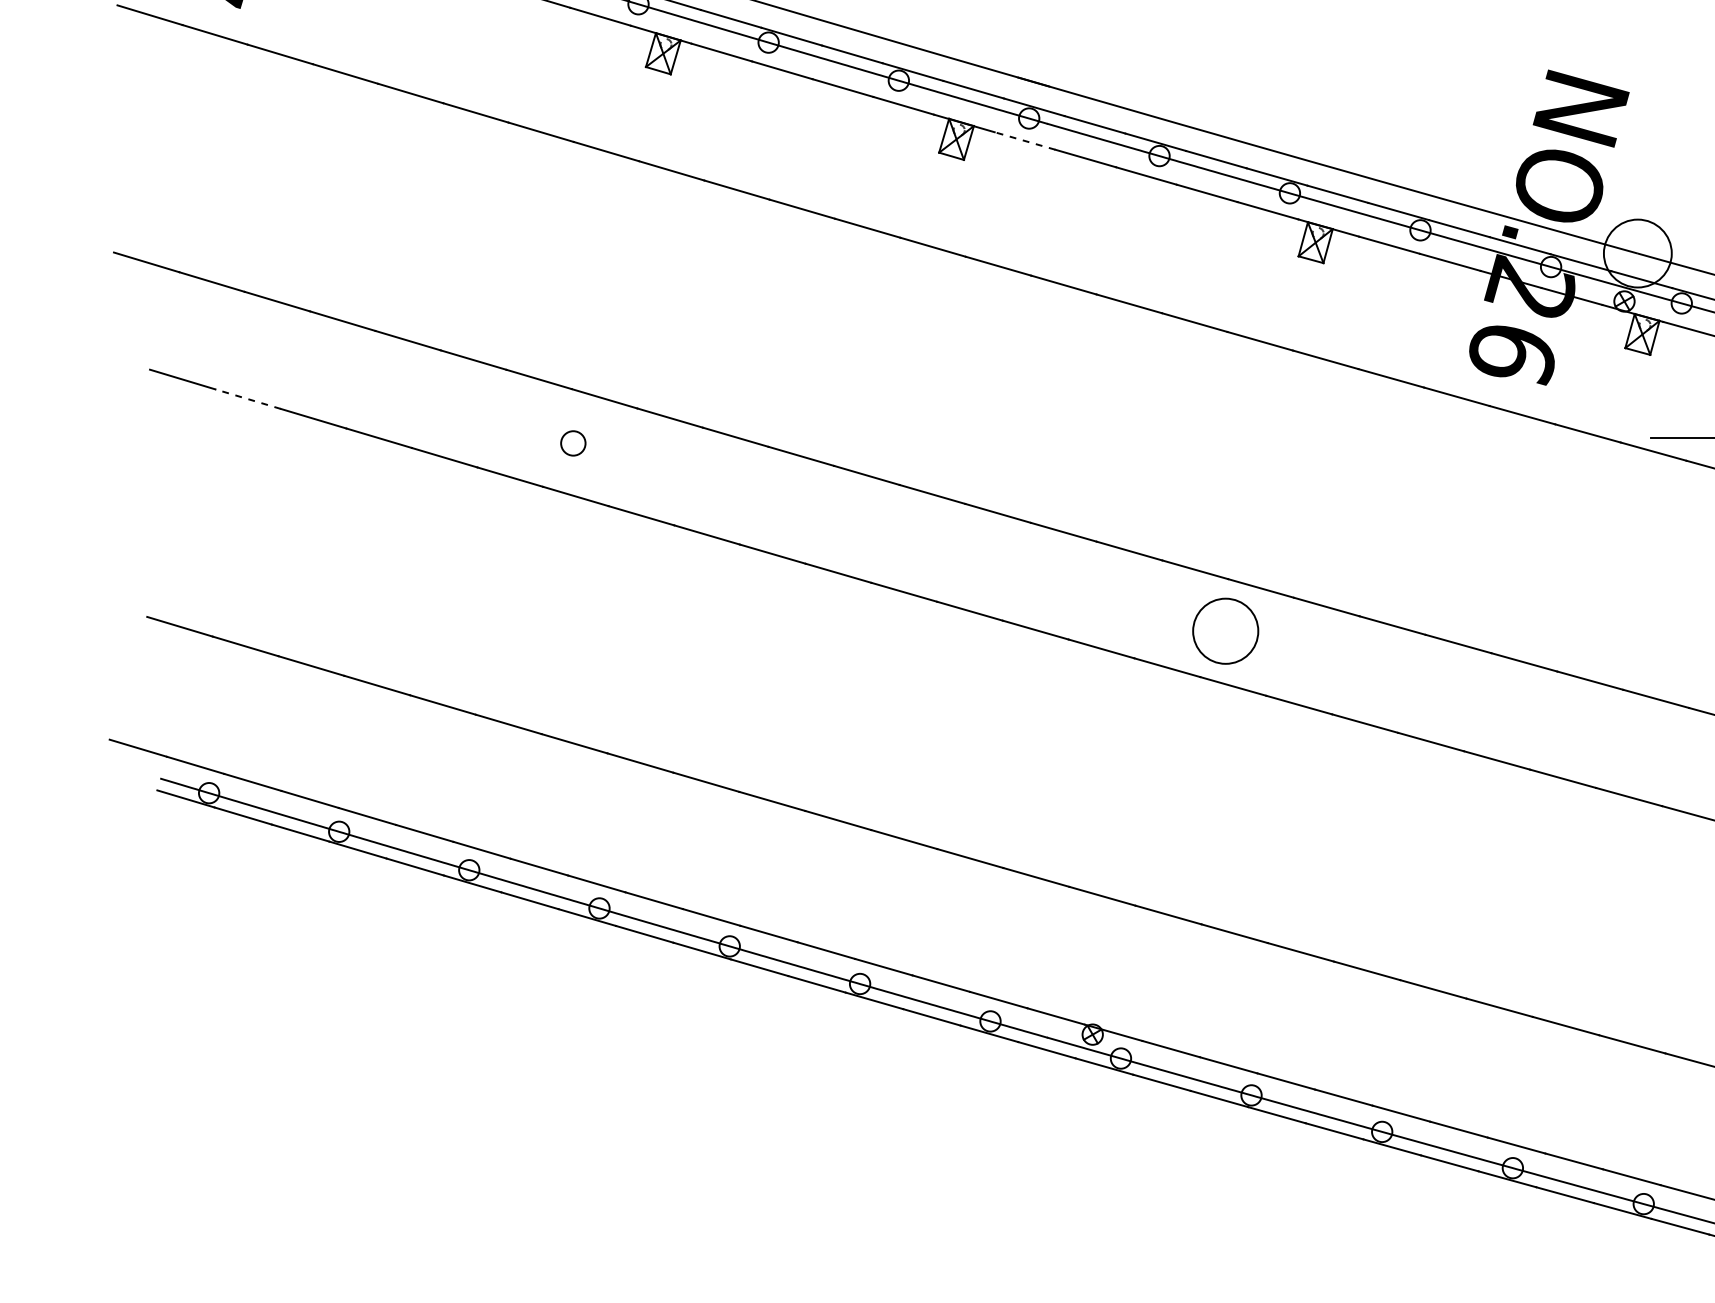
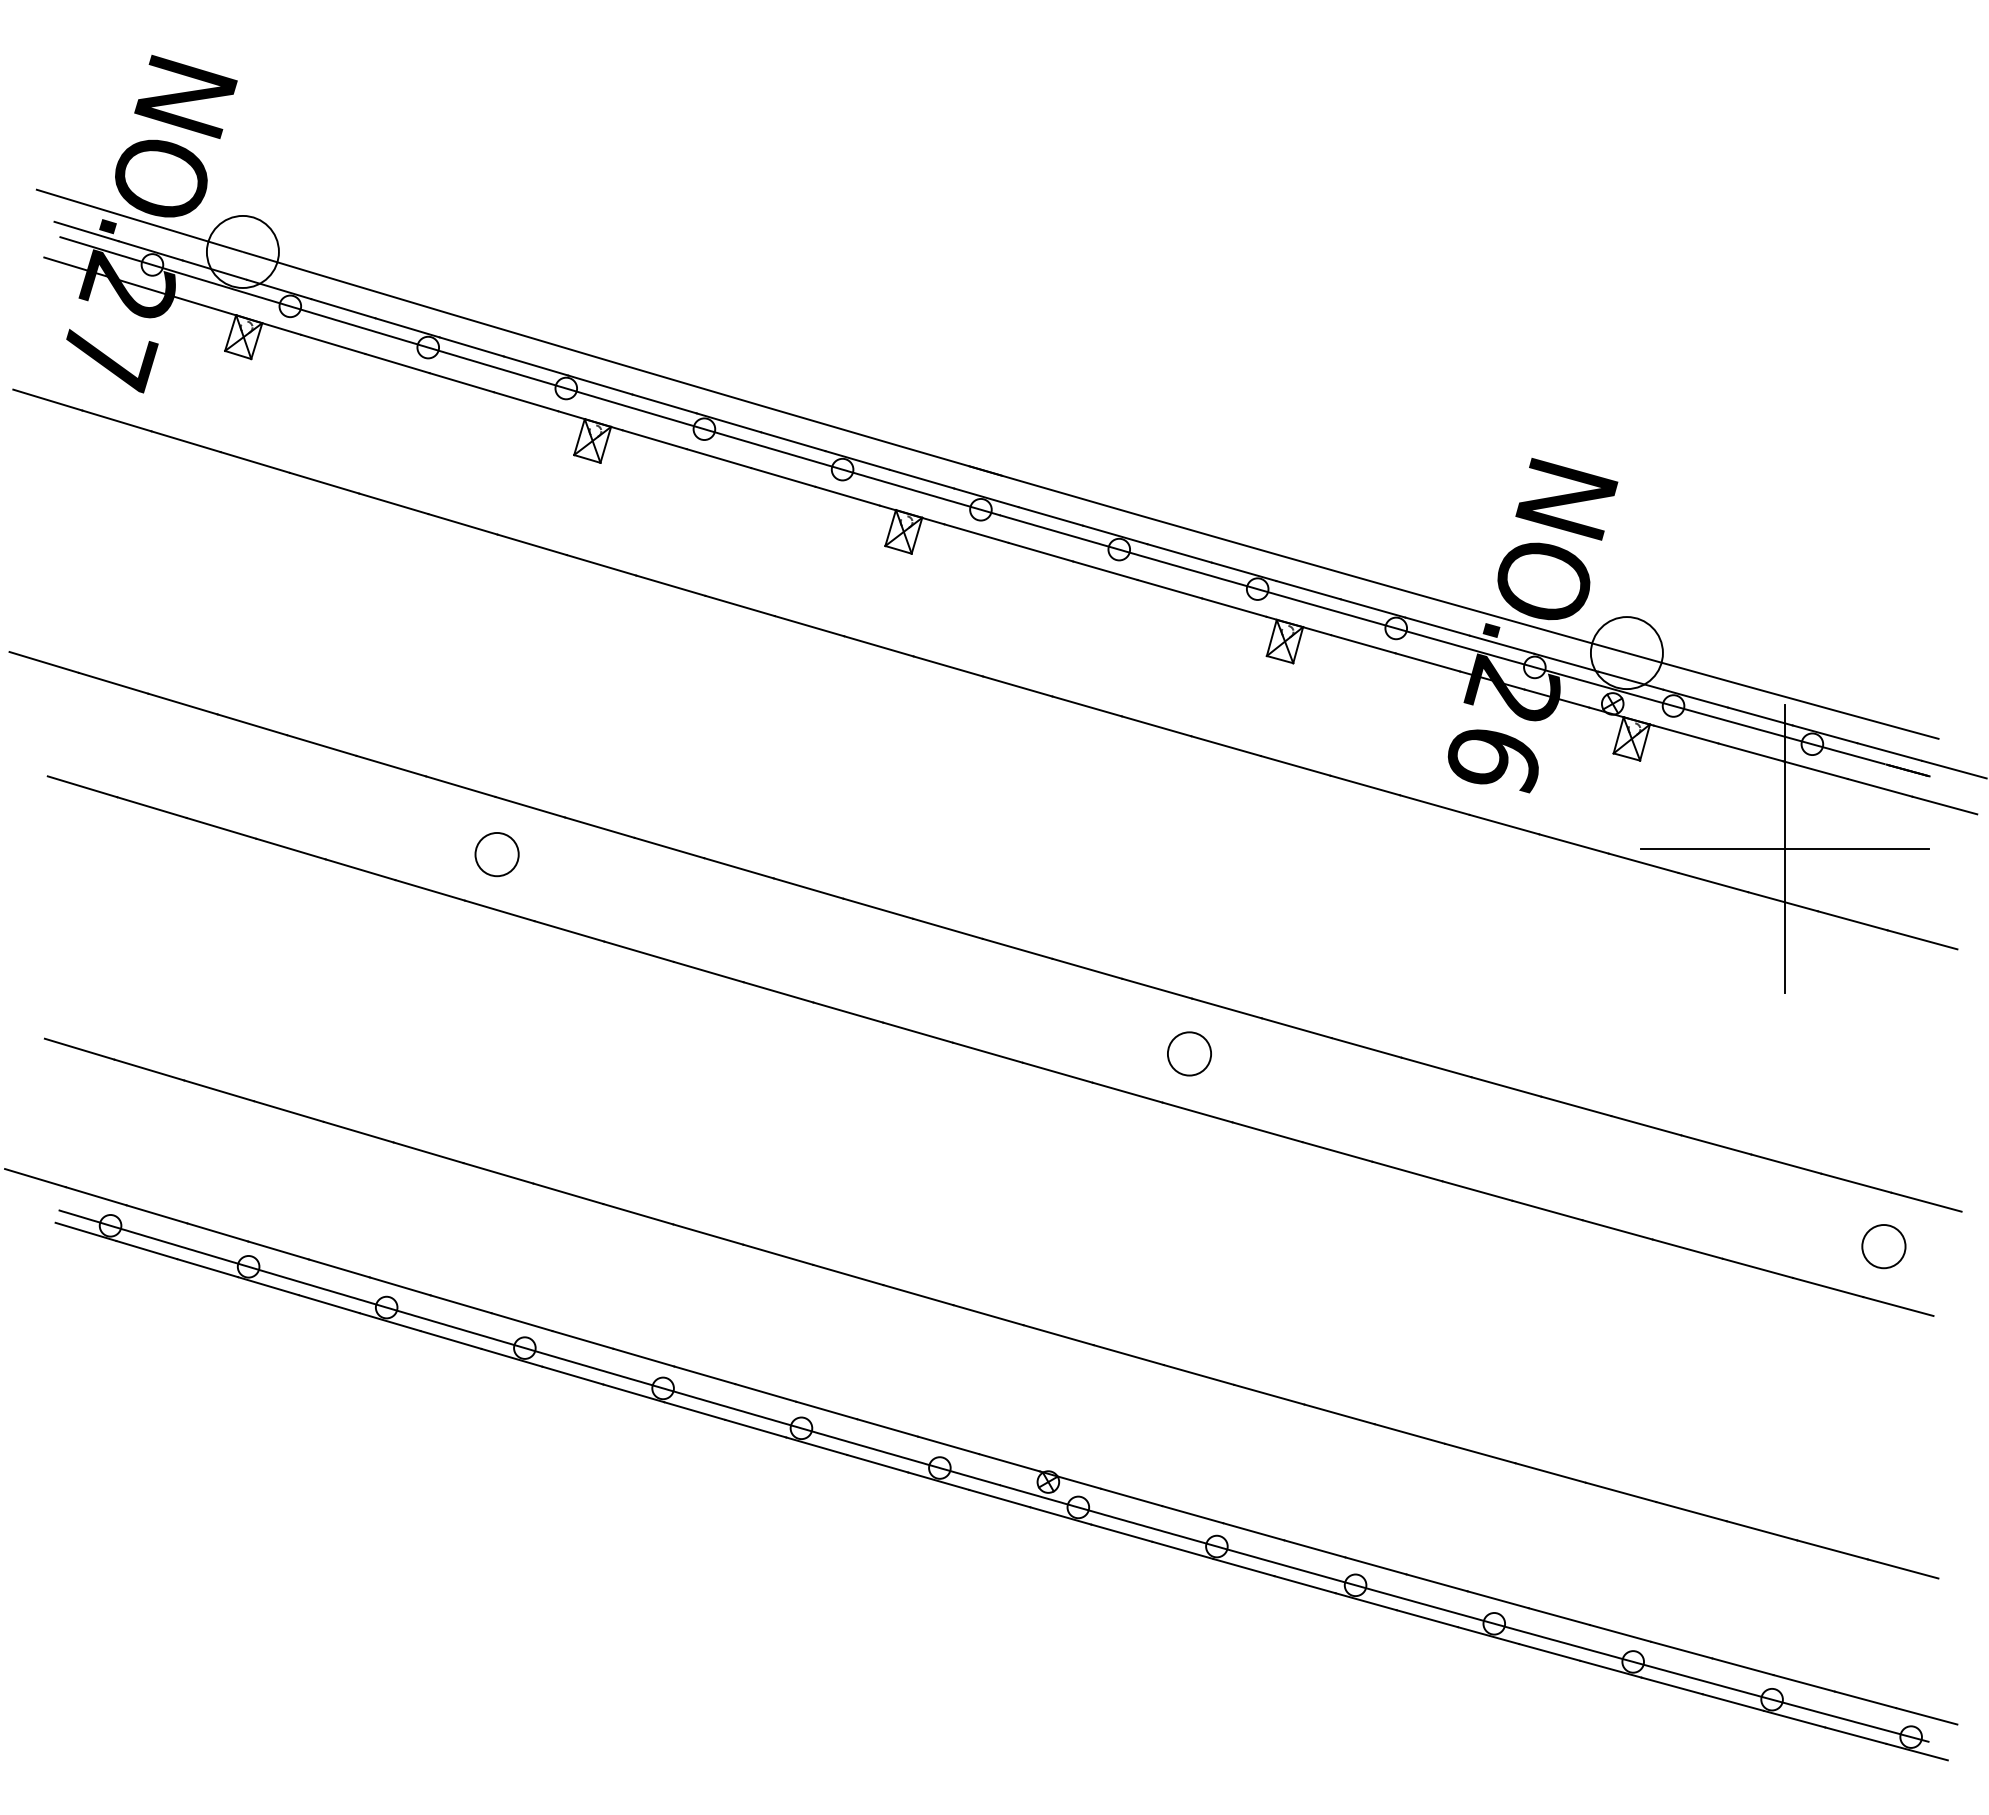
line: (1025, 140) -> (976, 533), dashed -> solid
line: (247, 399) -> (151, 807), dashed -> solid
circle: (572, 443) -> (496, 854), size x1.67
circle: (1225, 630) -> (1189, 1053), size x0.62

